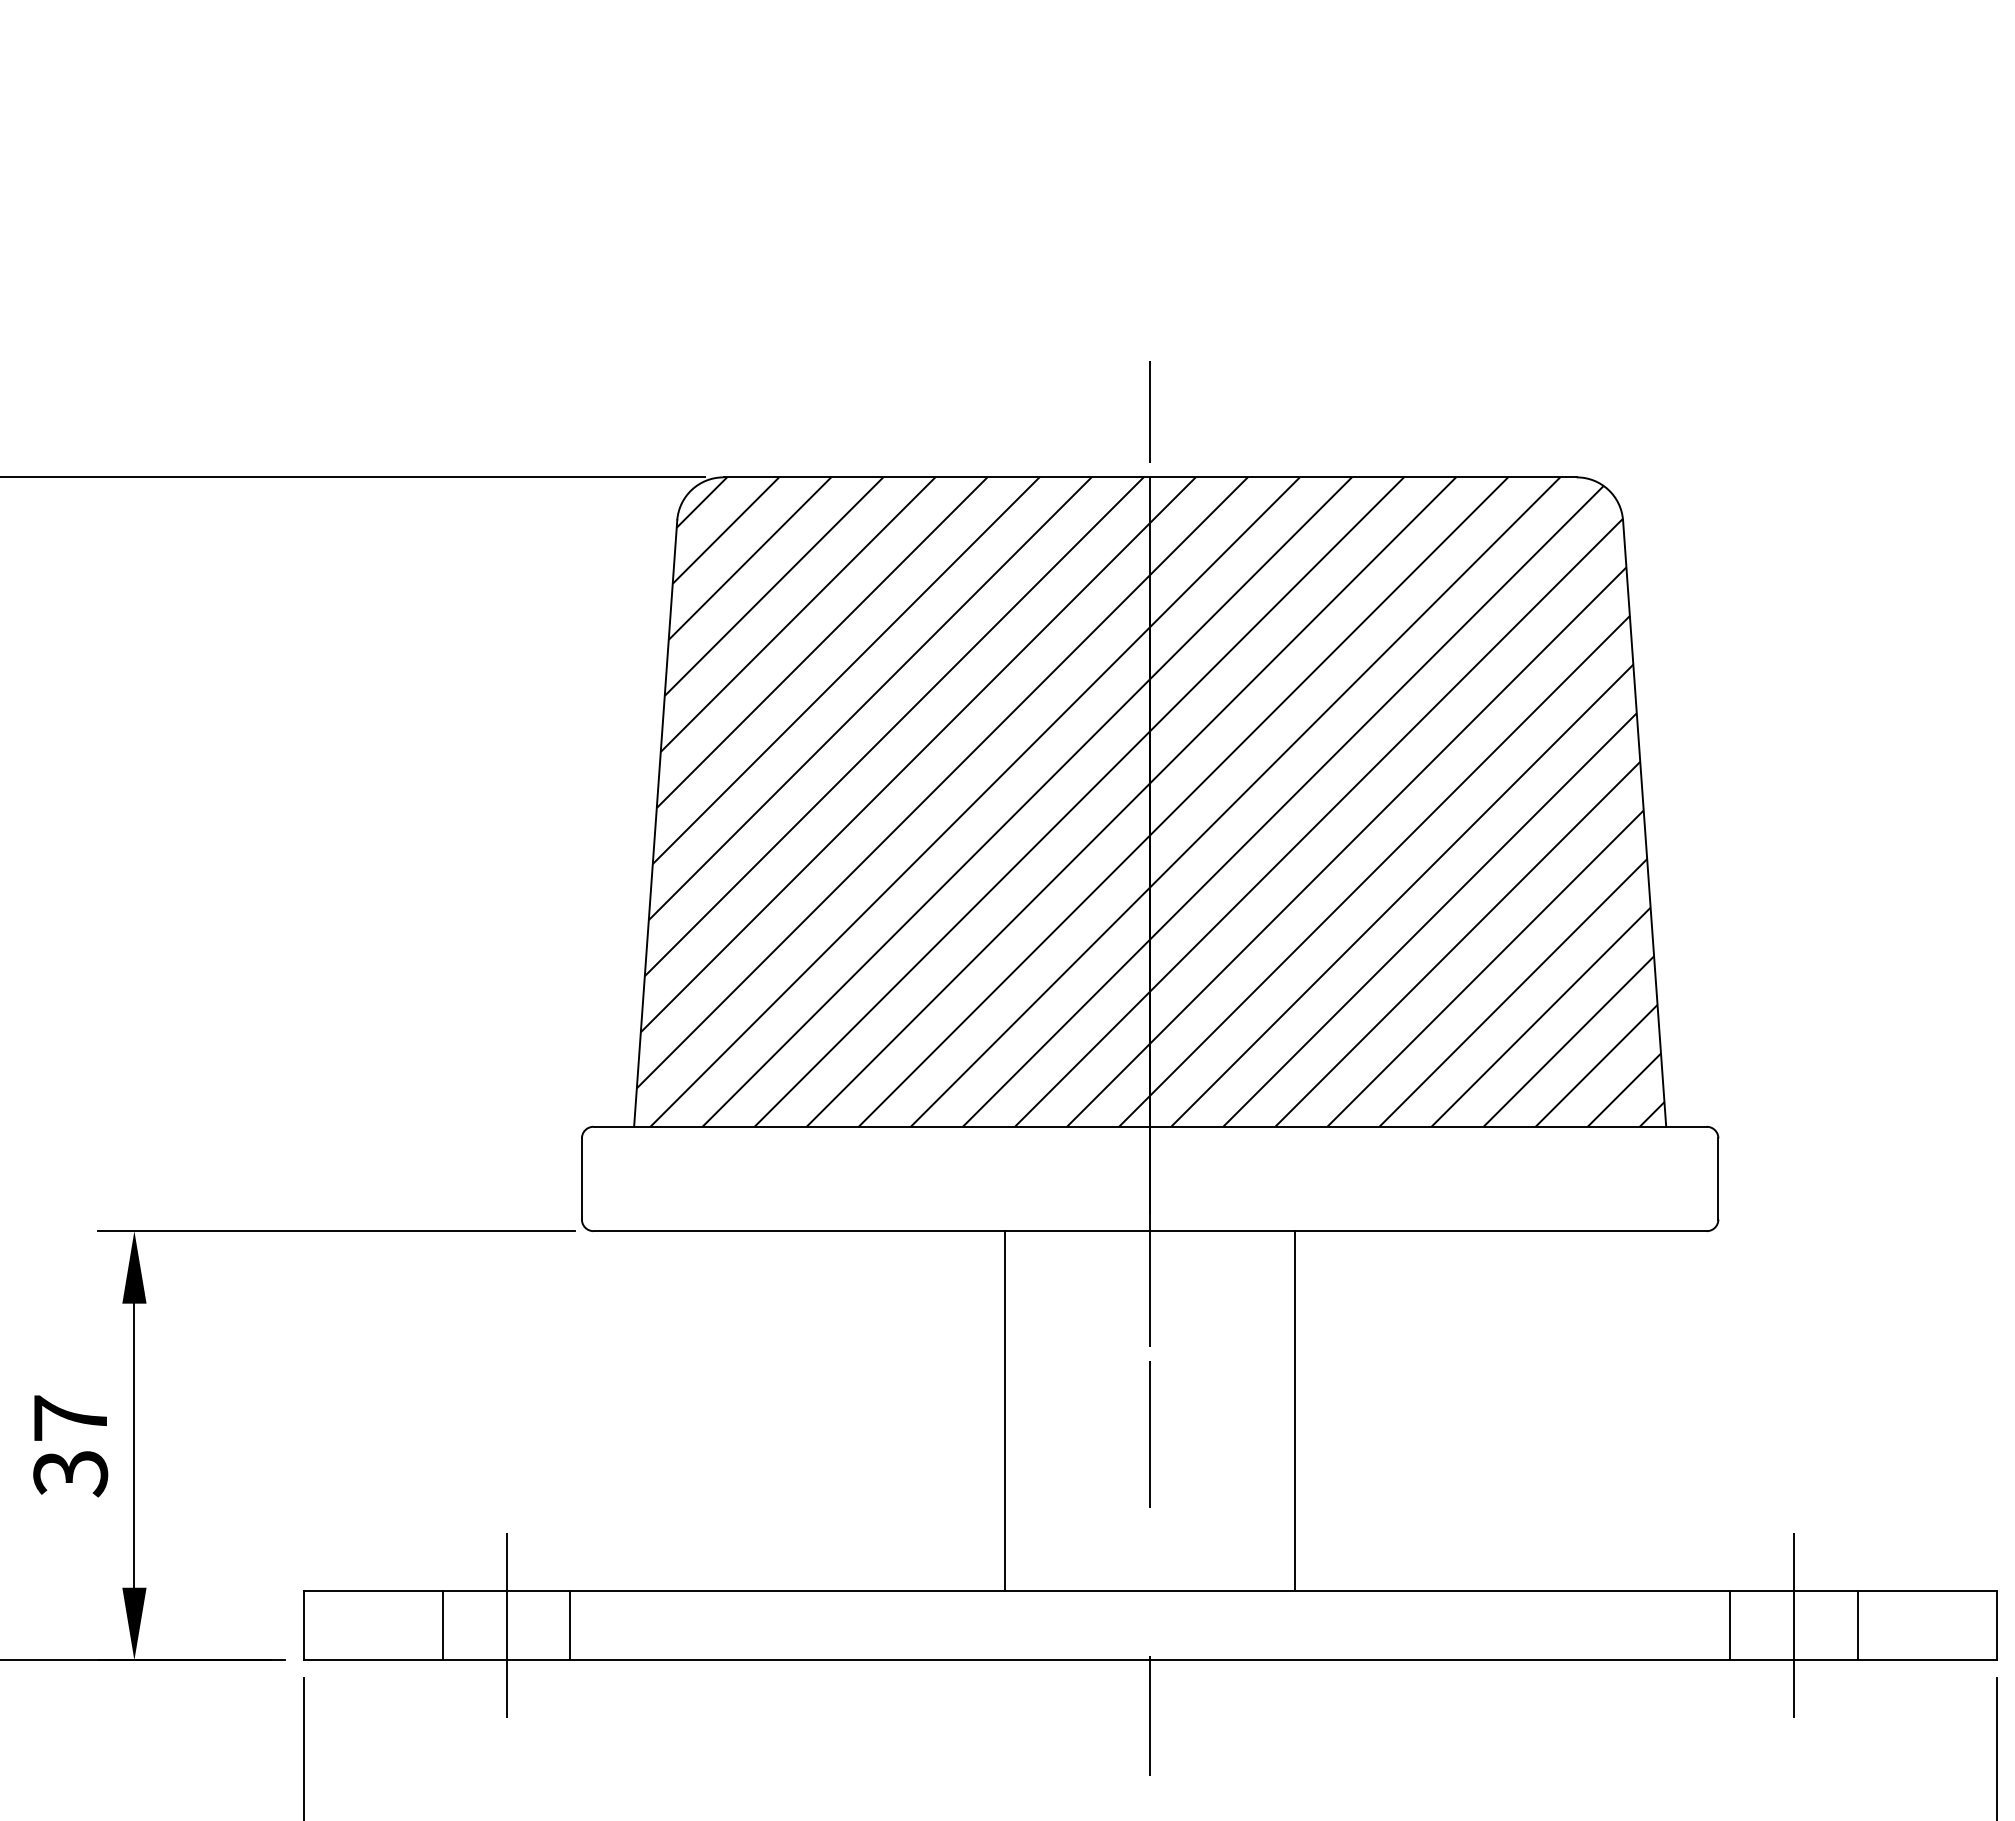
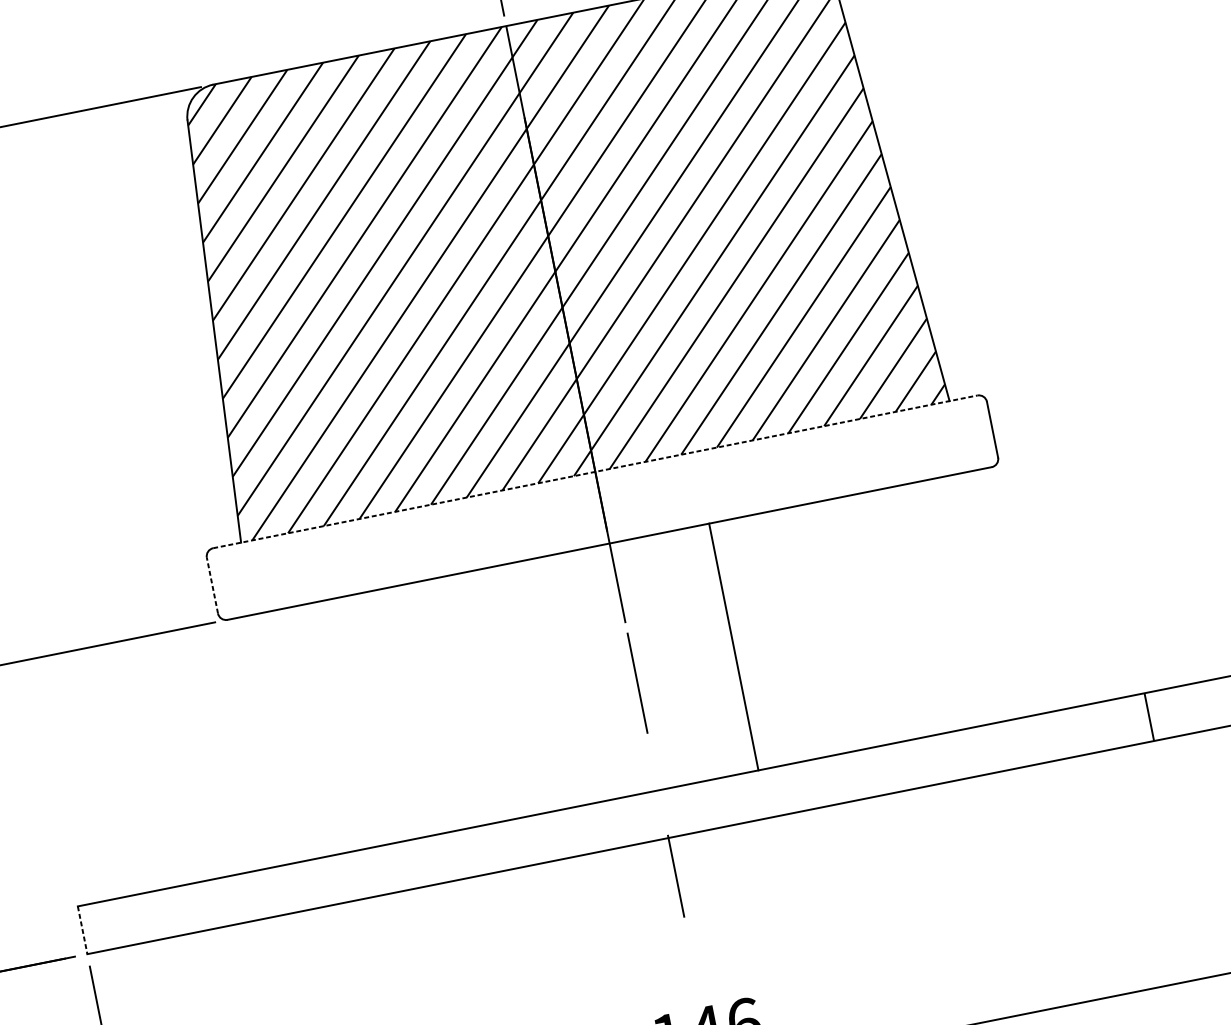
line: (1150, 1126) -> (595, 471), solid -> dashed
line: (581, 1178) -> (212, 585), solid -> dashed
line: (1005, 1410) -> (534, 686), removed
line: (303, 1625) -> (82, 930), solid -> dashed
line: (442, 1625) -> (177, 911), removed
line: (506, 1625) -> (221, 902), removed
line: (570, 1625) -> (265, 893), removed
line: (1729, 1625) -> (1061, 734), removed
line: (1793, 1625) -> (1105, 725), removed

